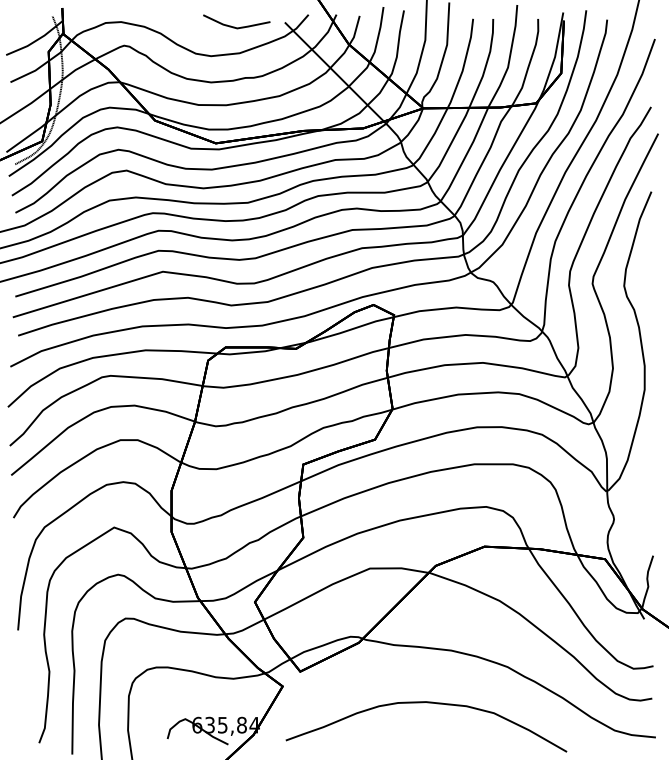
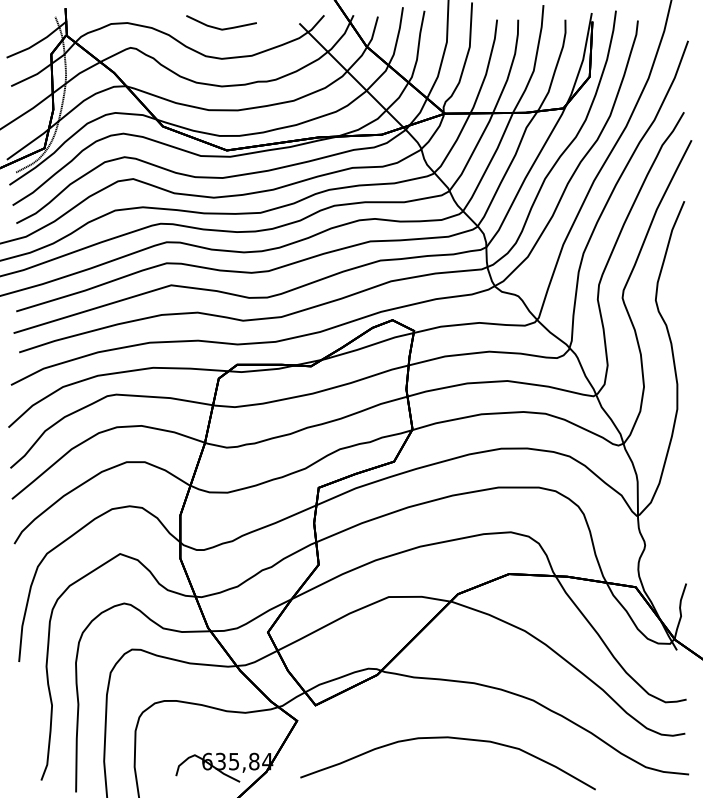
line: (234, 26) -> (219, 27), moved

